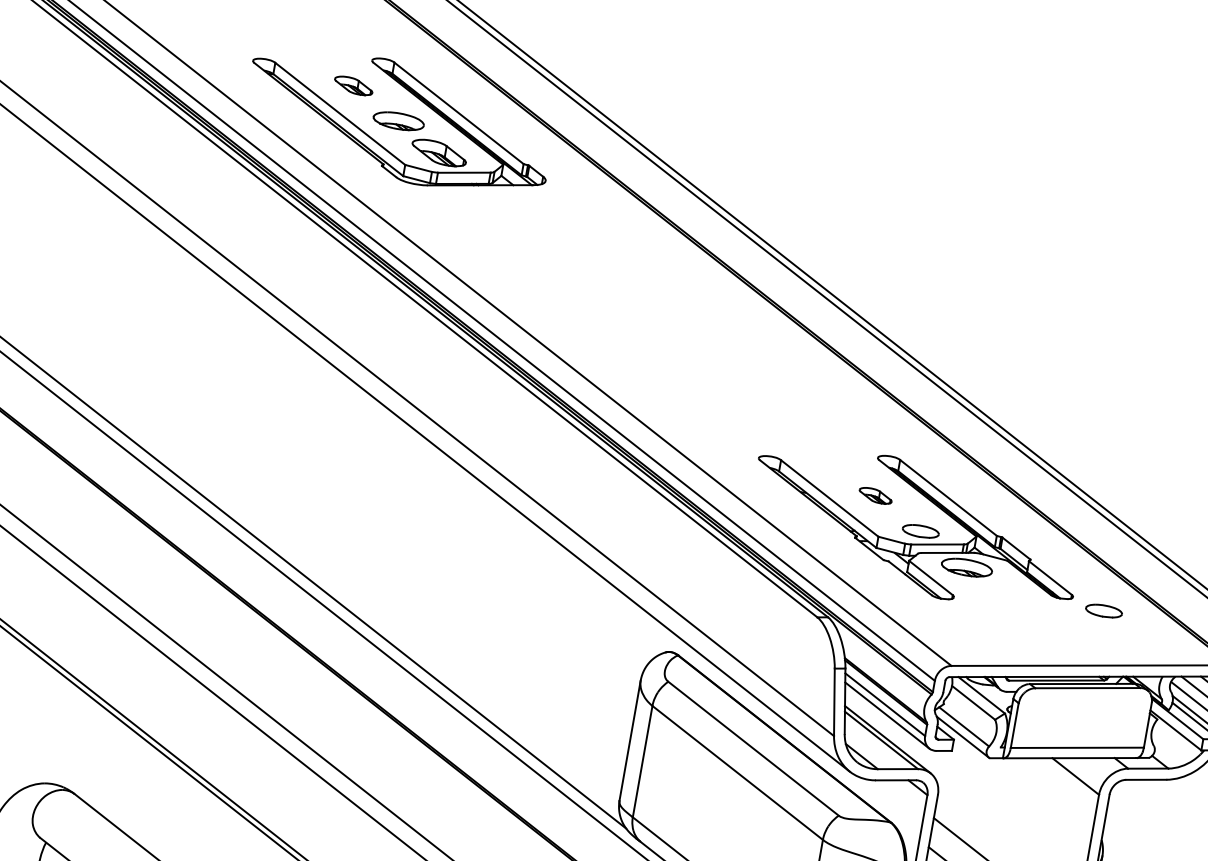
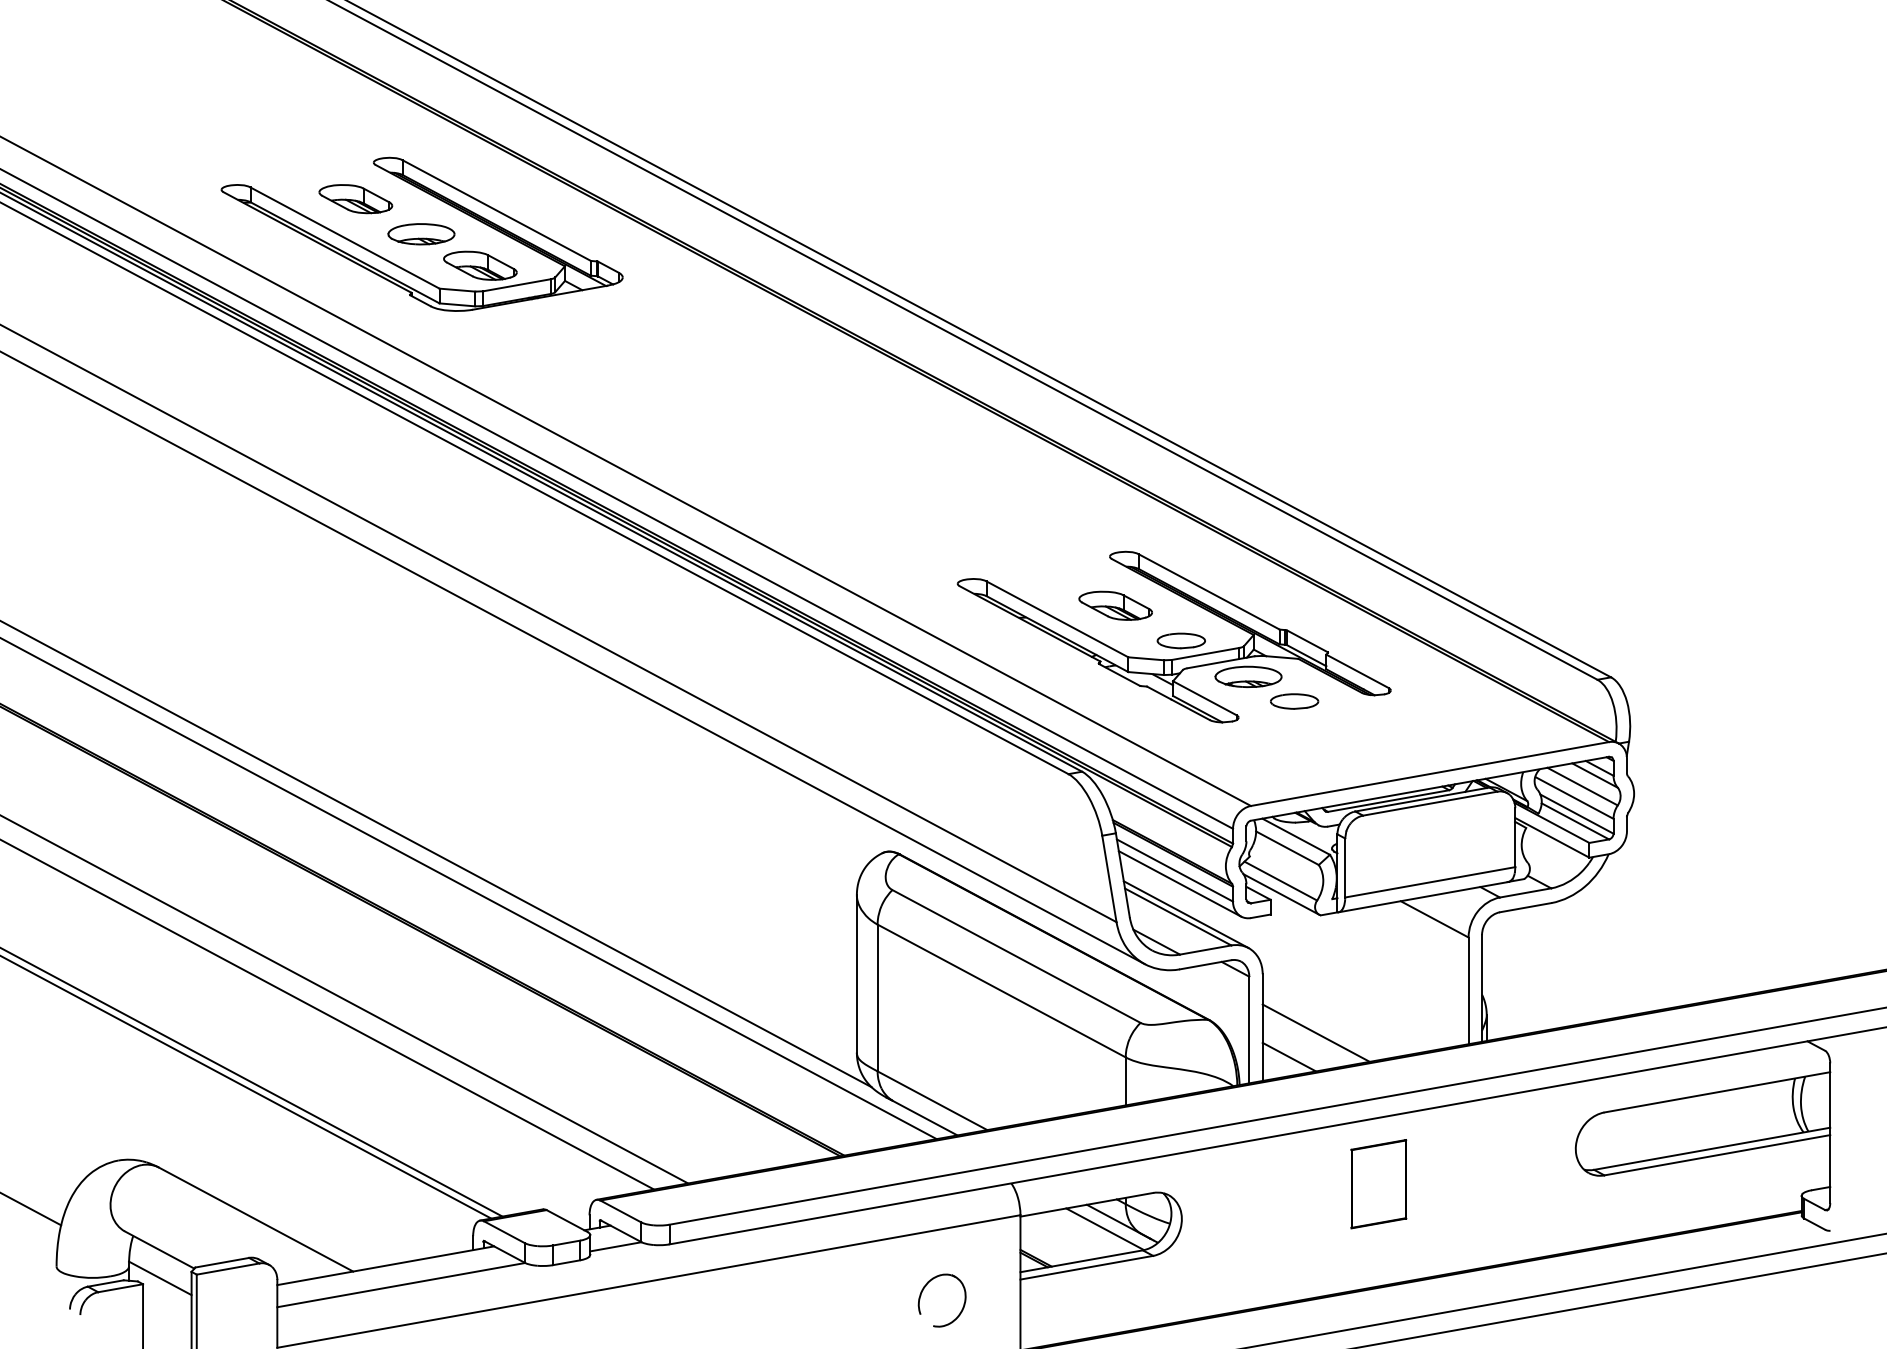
part: (353, 86) -> (355, 199), size x1.43
part: (875, 495) -> (1115, 605), size x1.67
part: (1103, 611) -> (1294, 701), moved

